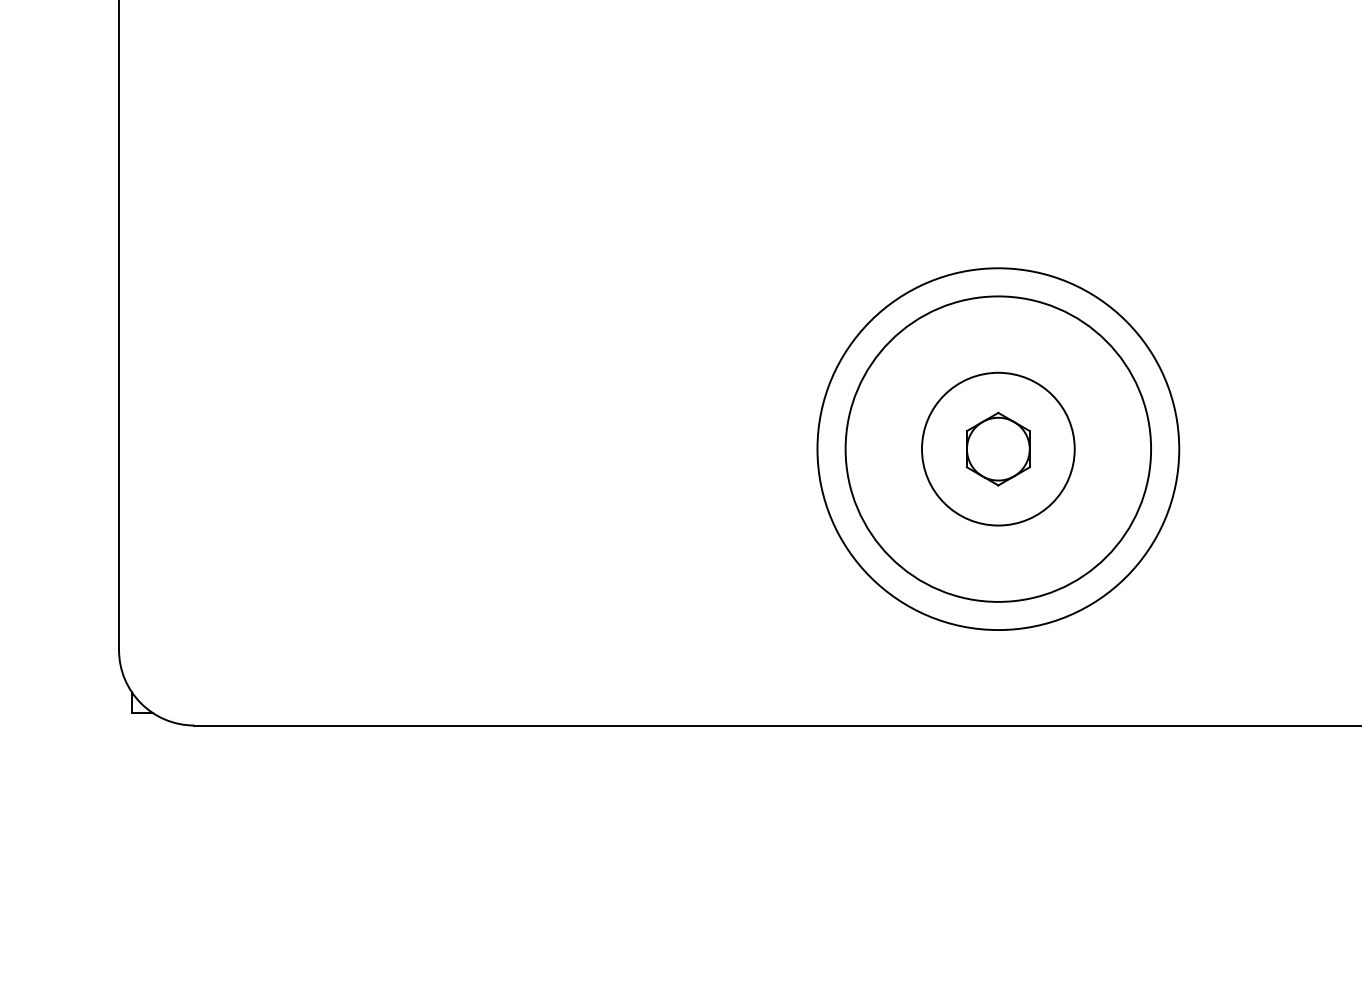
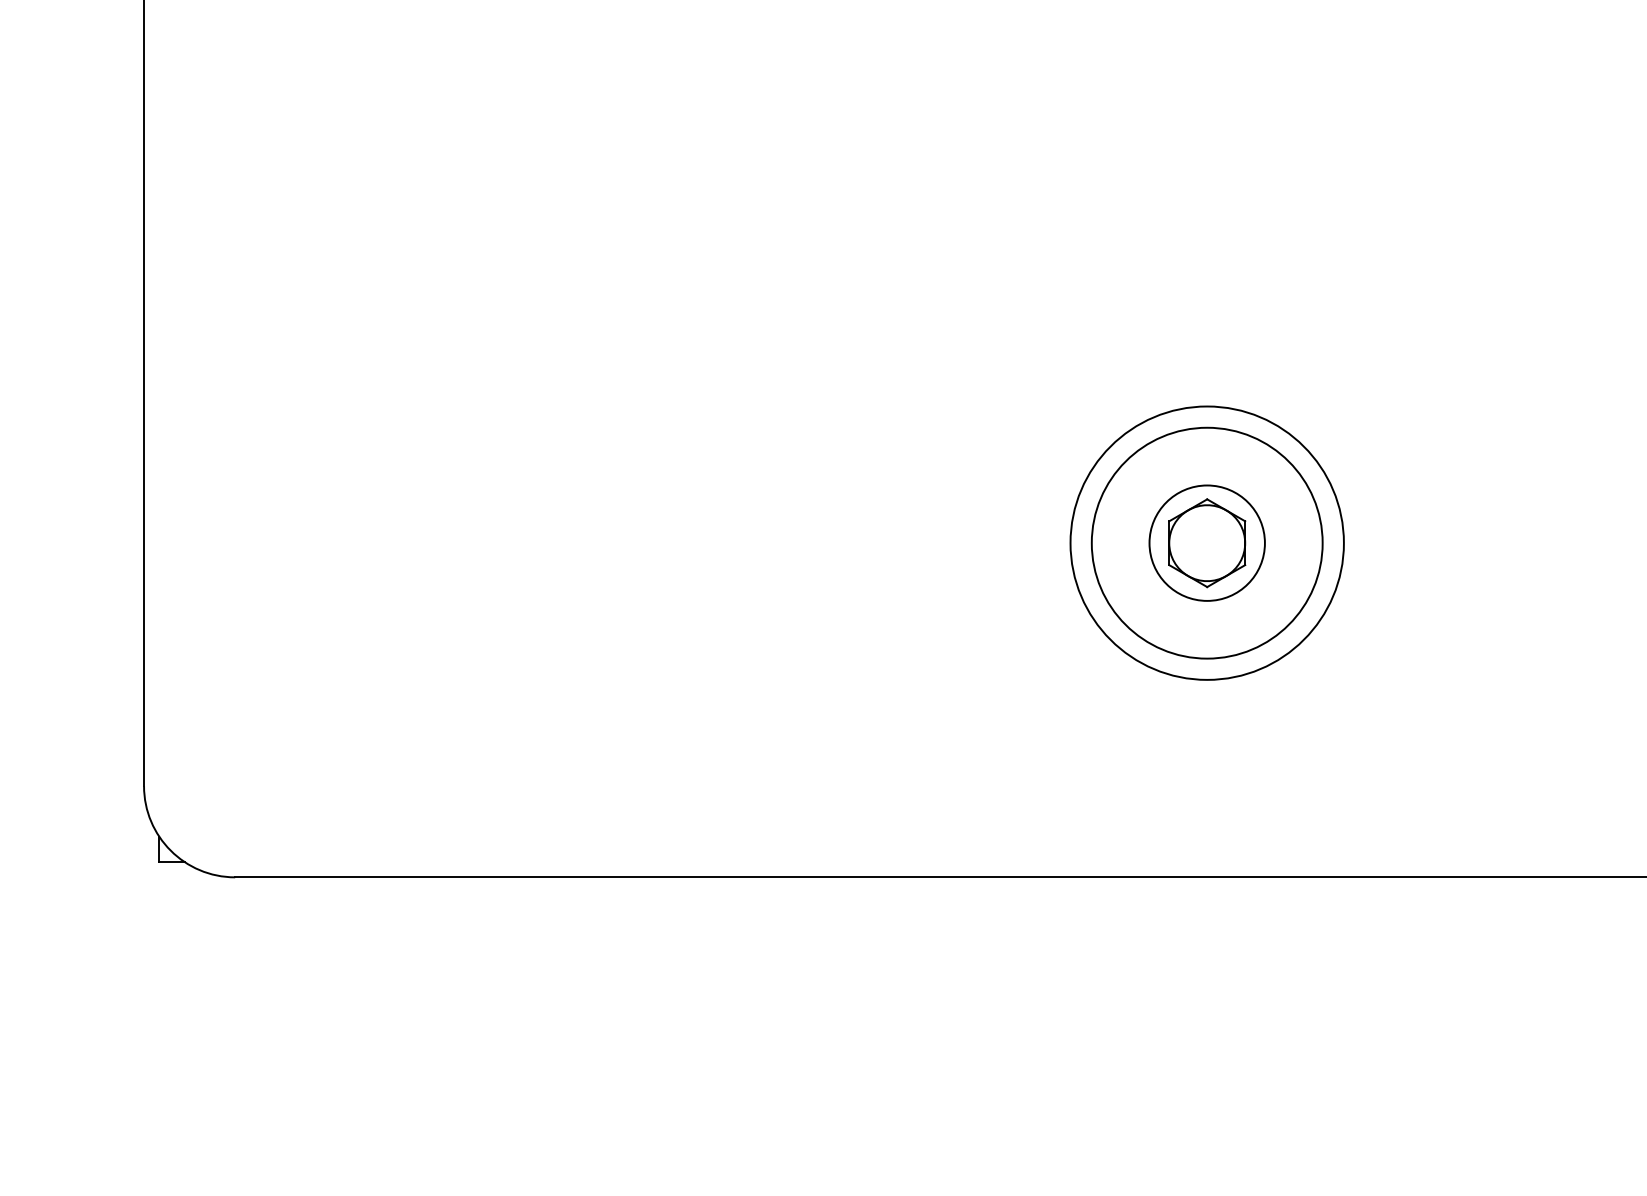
circle: (997, 448) -> (1206, 542), size x0.62
circle: (998, 448) -> (1207, 542), size x0.62
circle: (998, 449) -> (1207, 543), size x0.62

